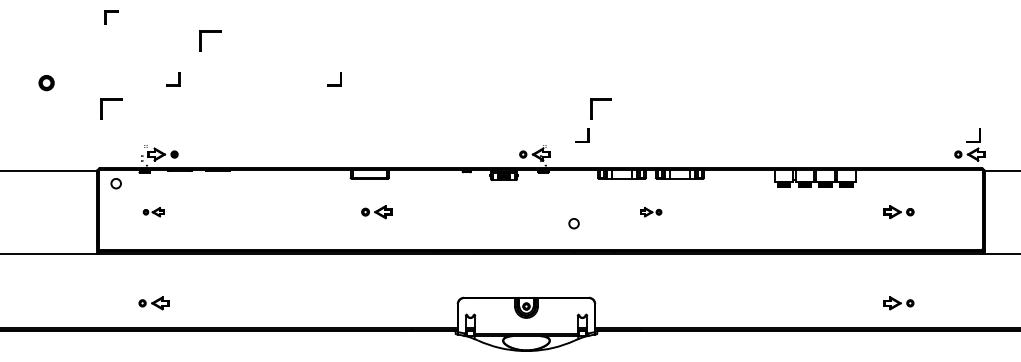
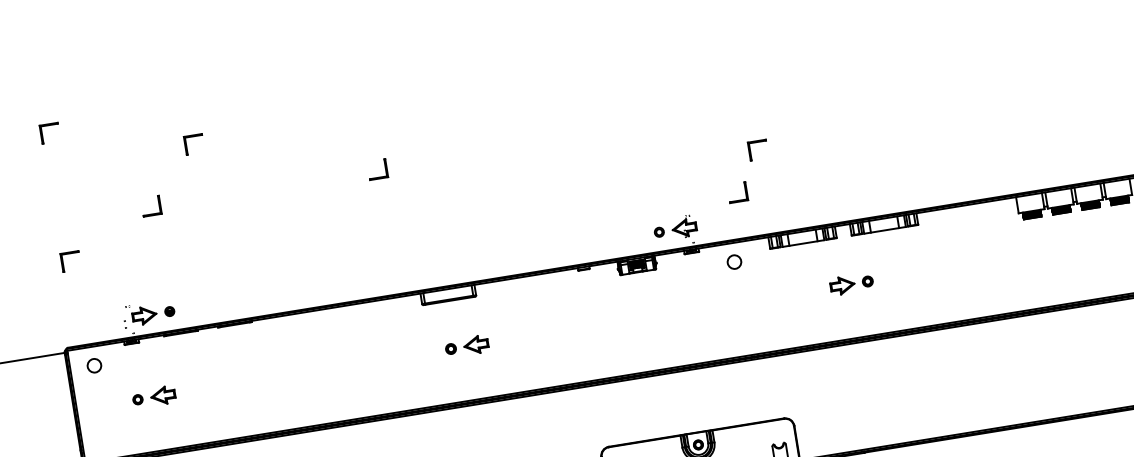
part: (210, 41) -> (194, 144), size x0.62
part: (111, 108) -> (70, 261), size x0.62
part: (601, 108) -> (758, 149), size x0.62
part: (153, 212) -> (153, 397), size x1.43
part: (650, 212) -> (851, 284), size x1.43
circle: (573, 223) -> (733, 261), moved

